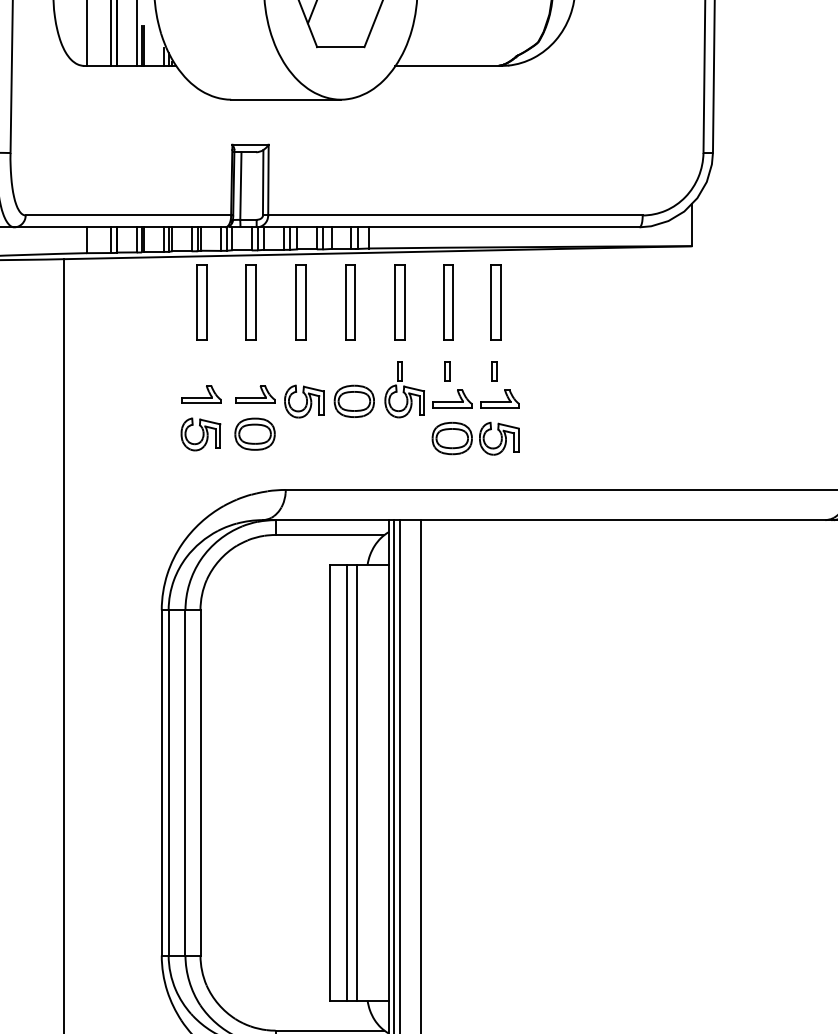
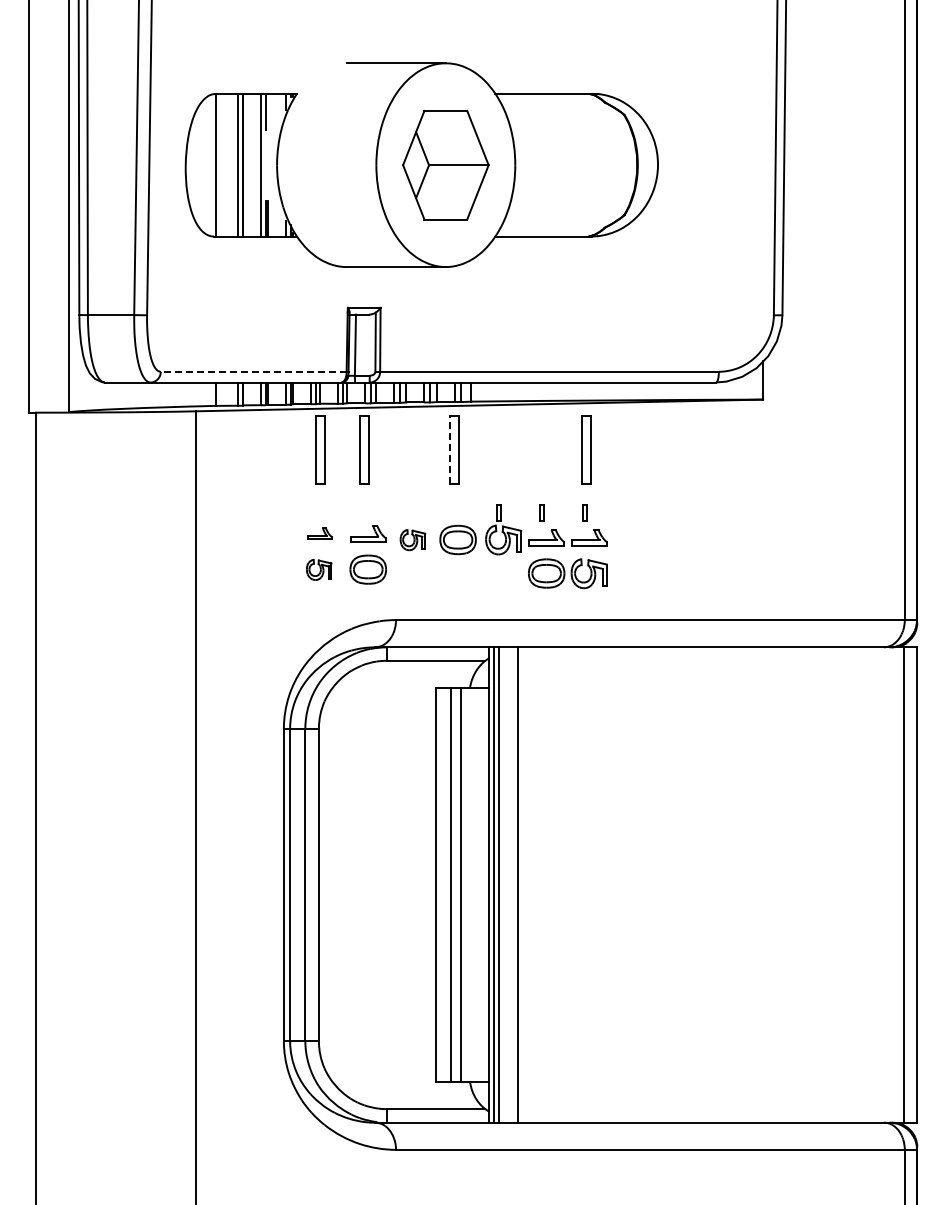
line: (128, 215) -> (253, 371), solid -> dashed
part: (300, 301) -> (409, 449), removed
part: (400, 301) -> (499, 449), removed
part: (448, 301) -> (543, 449), removed
line: (345, 302) -> (450, 450), solid -> dashed
part: (201, 394) -> (319, 533), size x0.7
part: (303, 400) -> (412, 539), size x0.7
part: (200, 434) -> (318, 569), size x0.7

